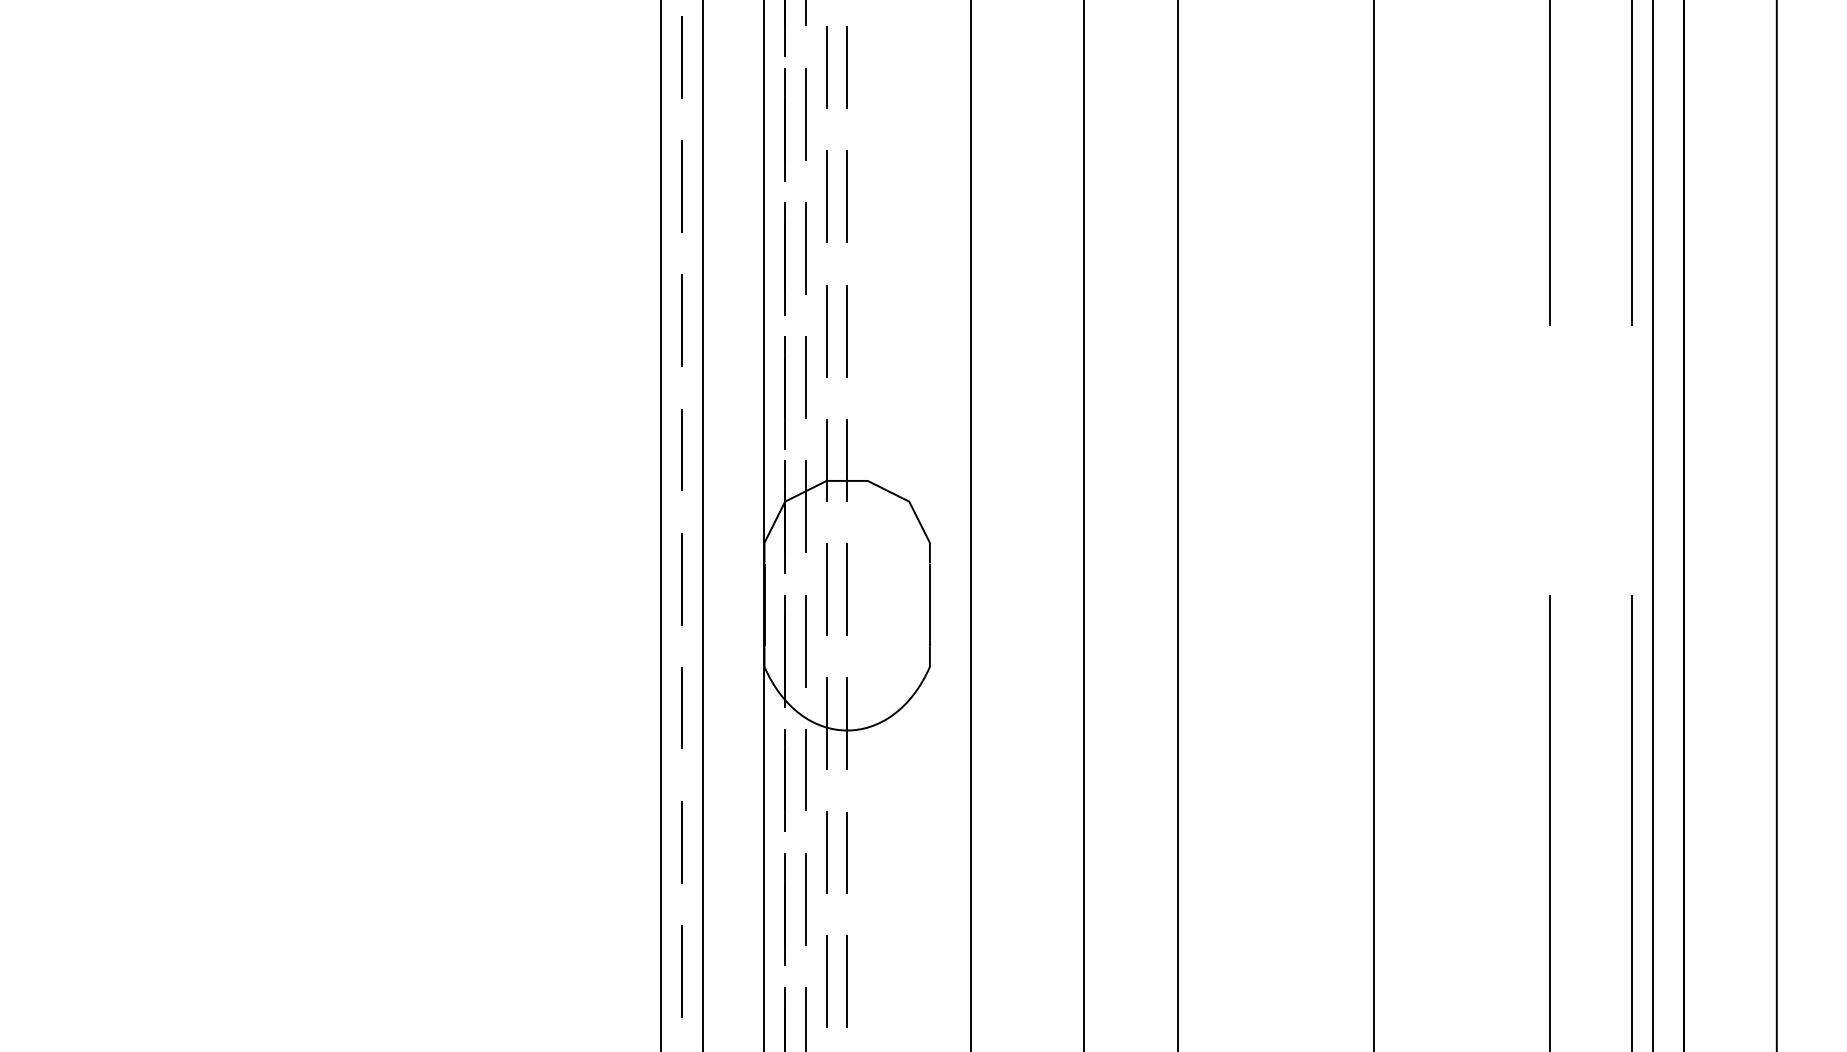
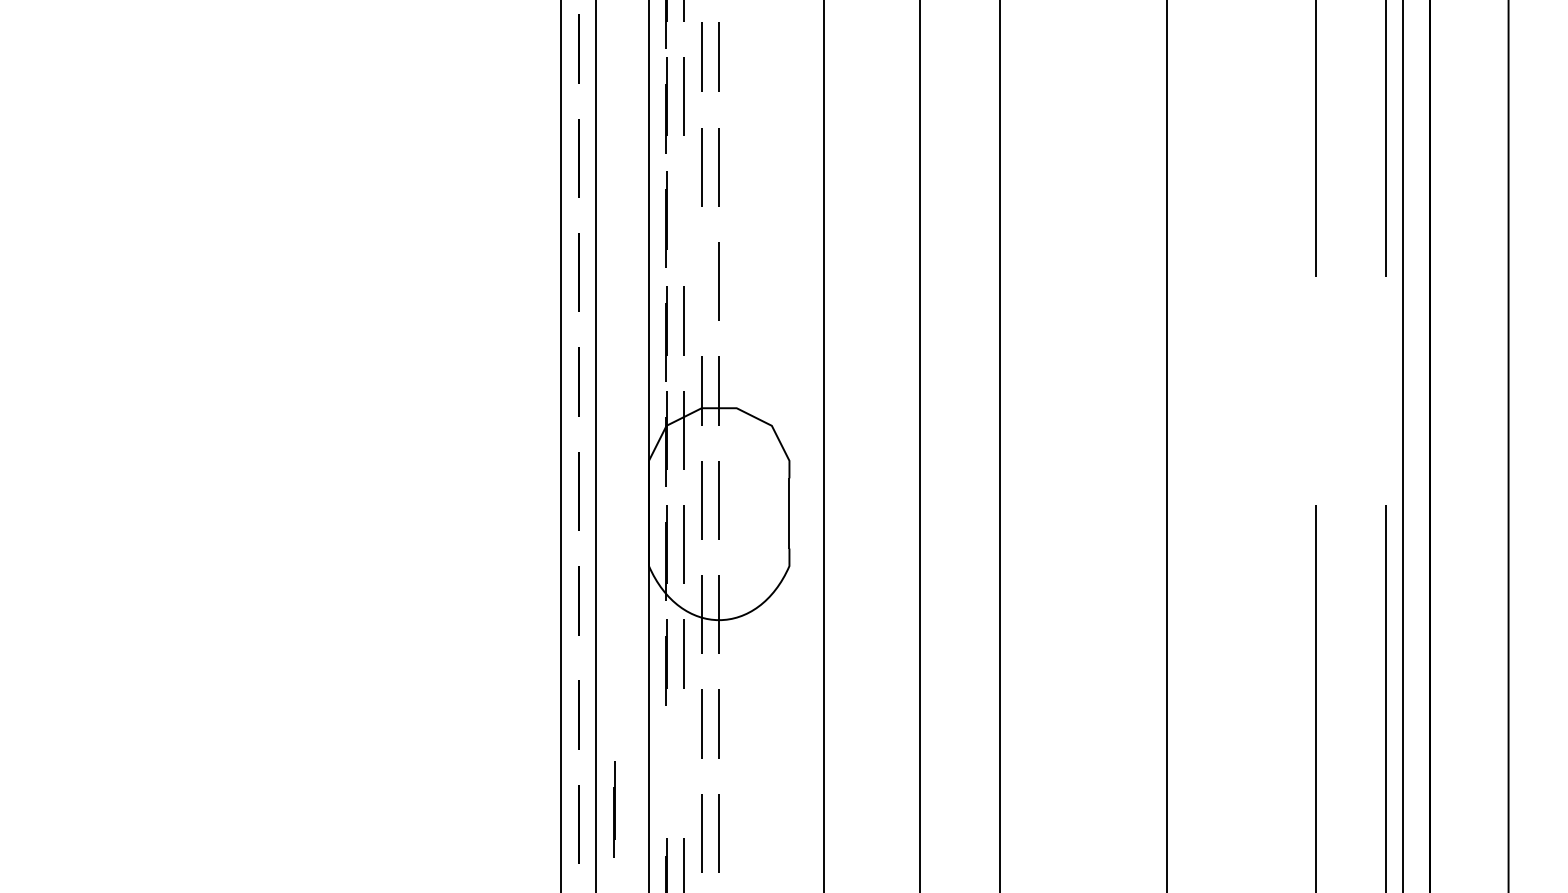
line: (805, 248) -> (683, 210), removed
line: (826, 331) -> (701, 281), removed
line: (805, 899) -> (683, 763), removed
line: (785, 909) -> (614, 809), moved

